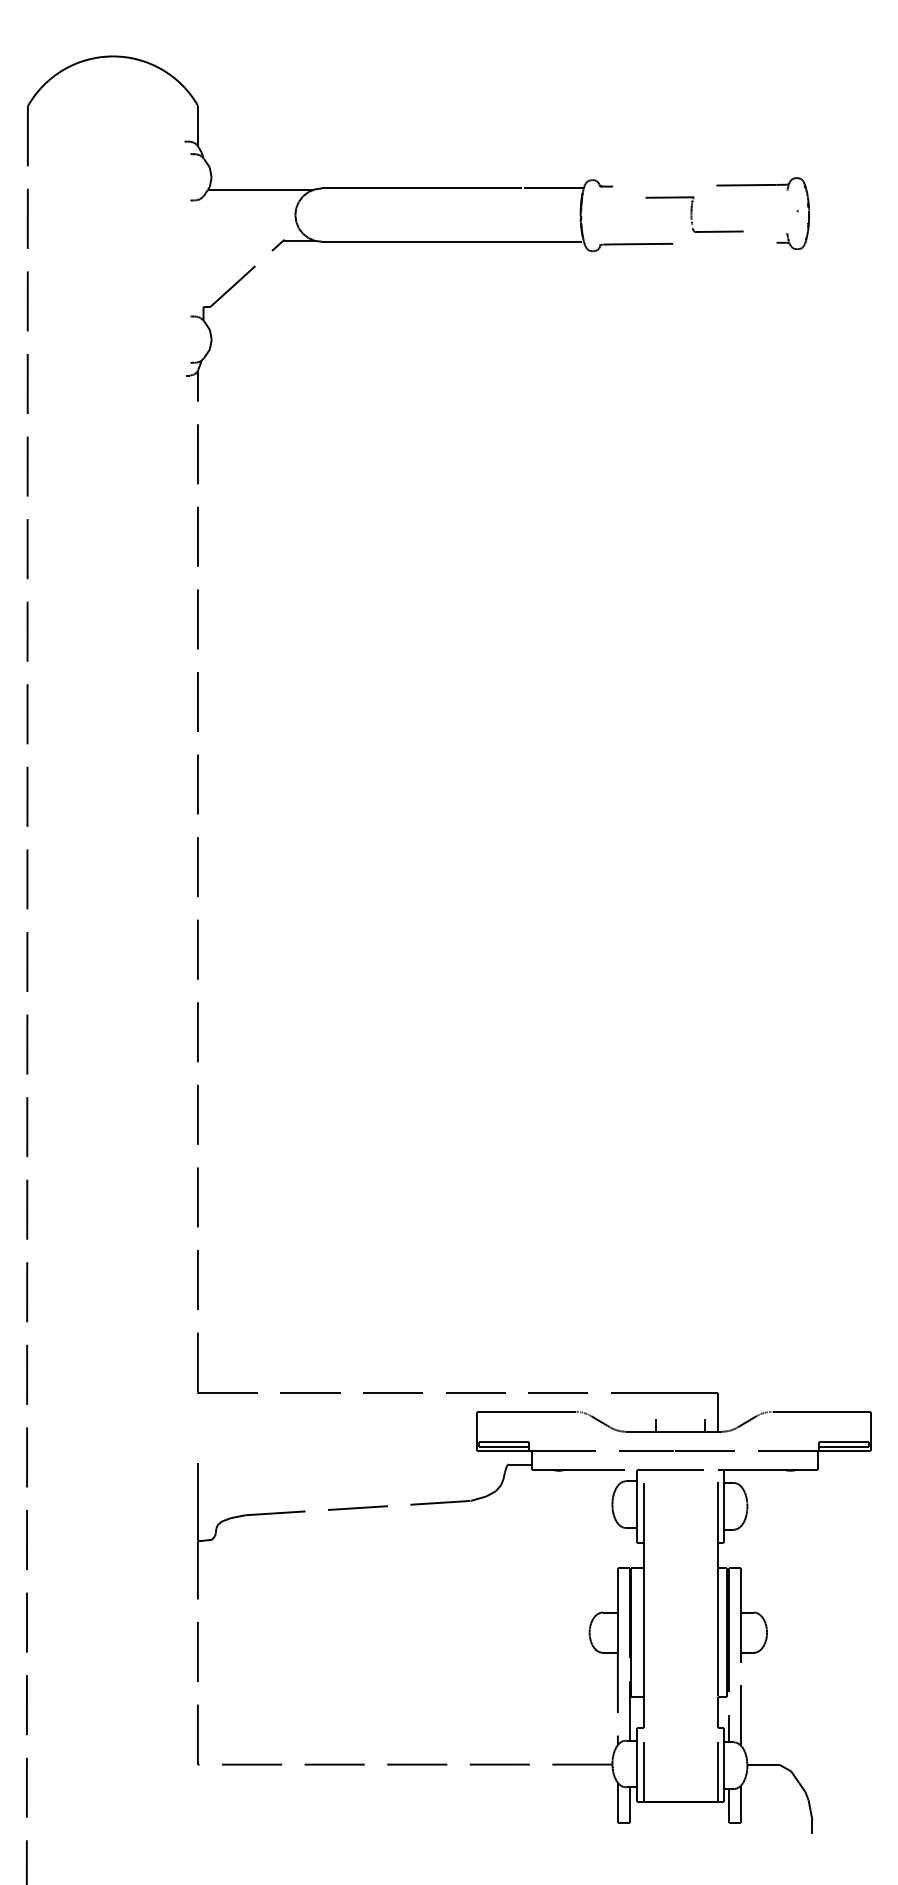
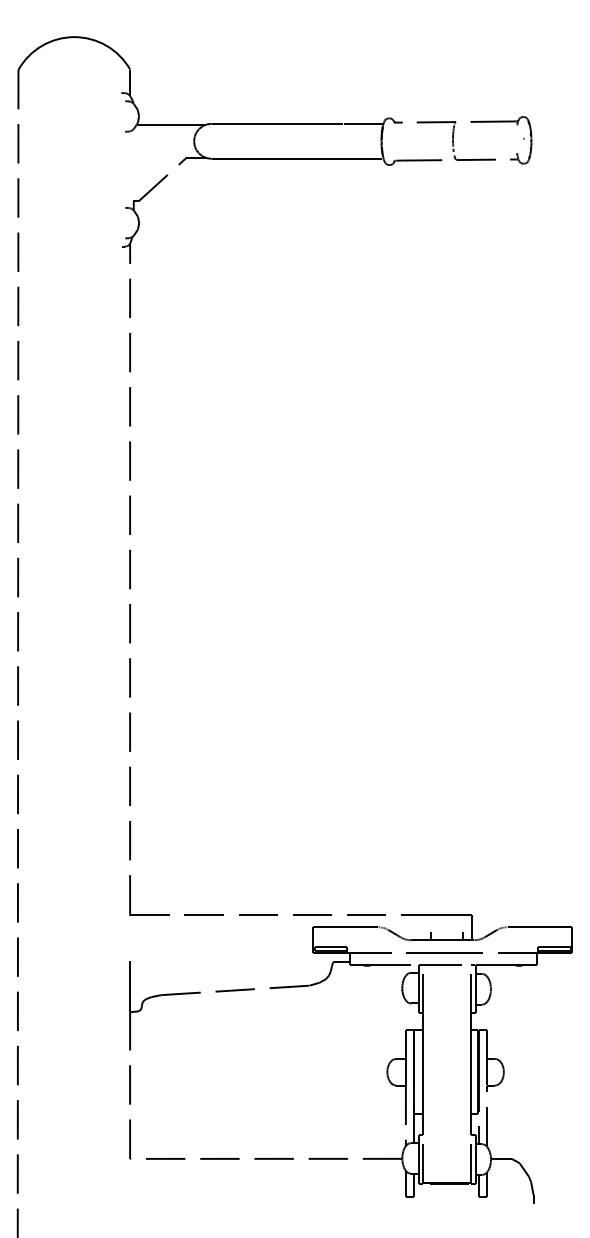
part: (693, 213) -> (455, 140), size x1.67

